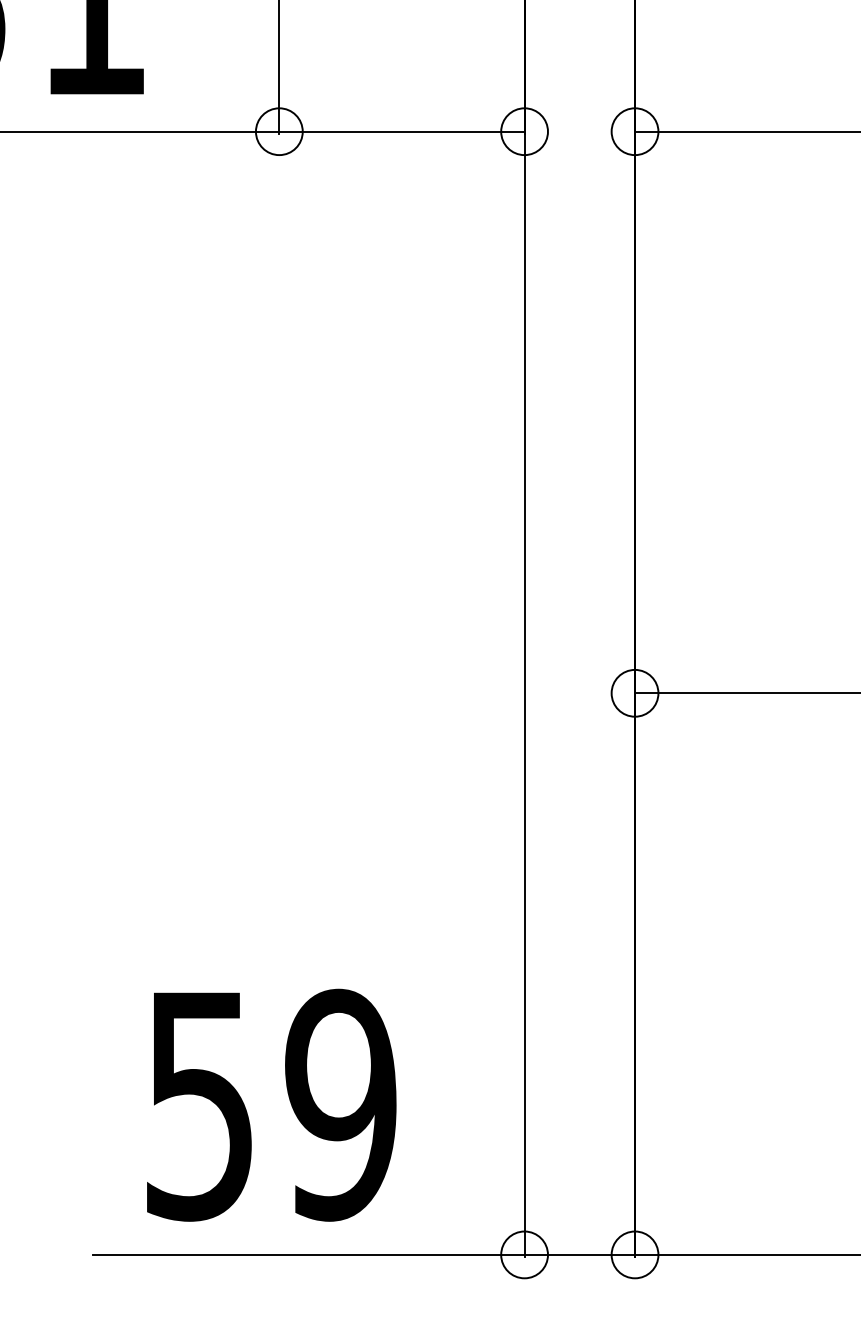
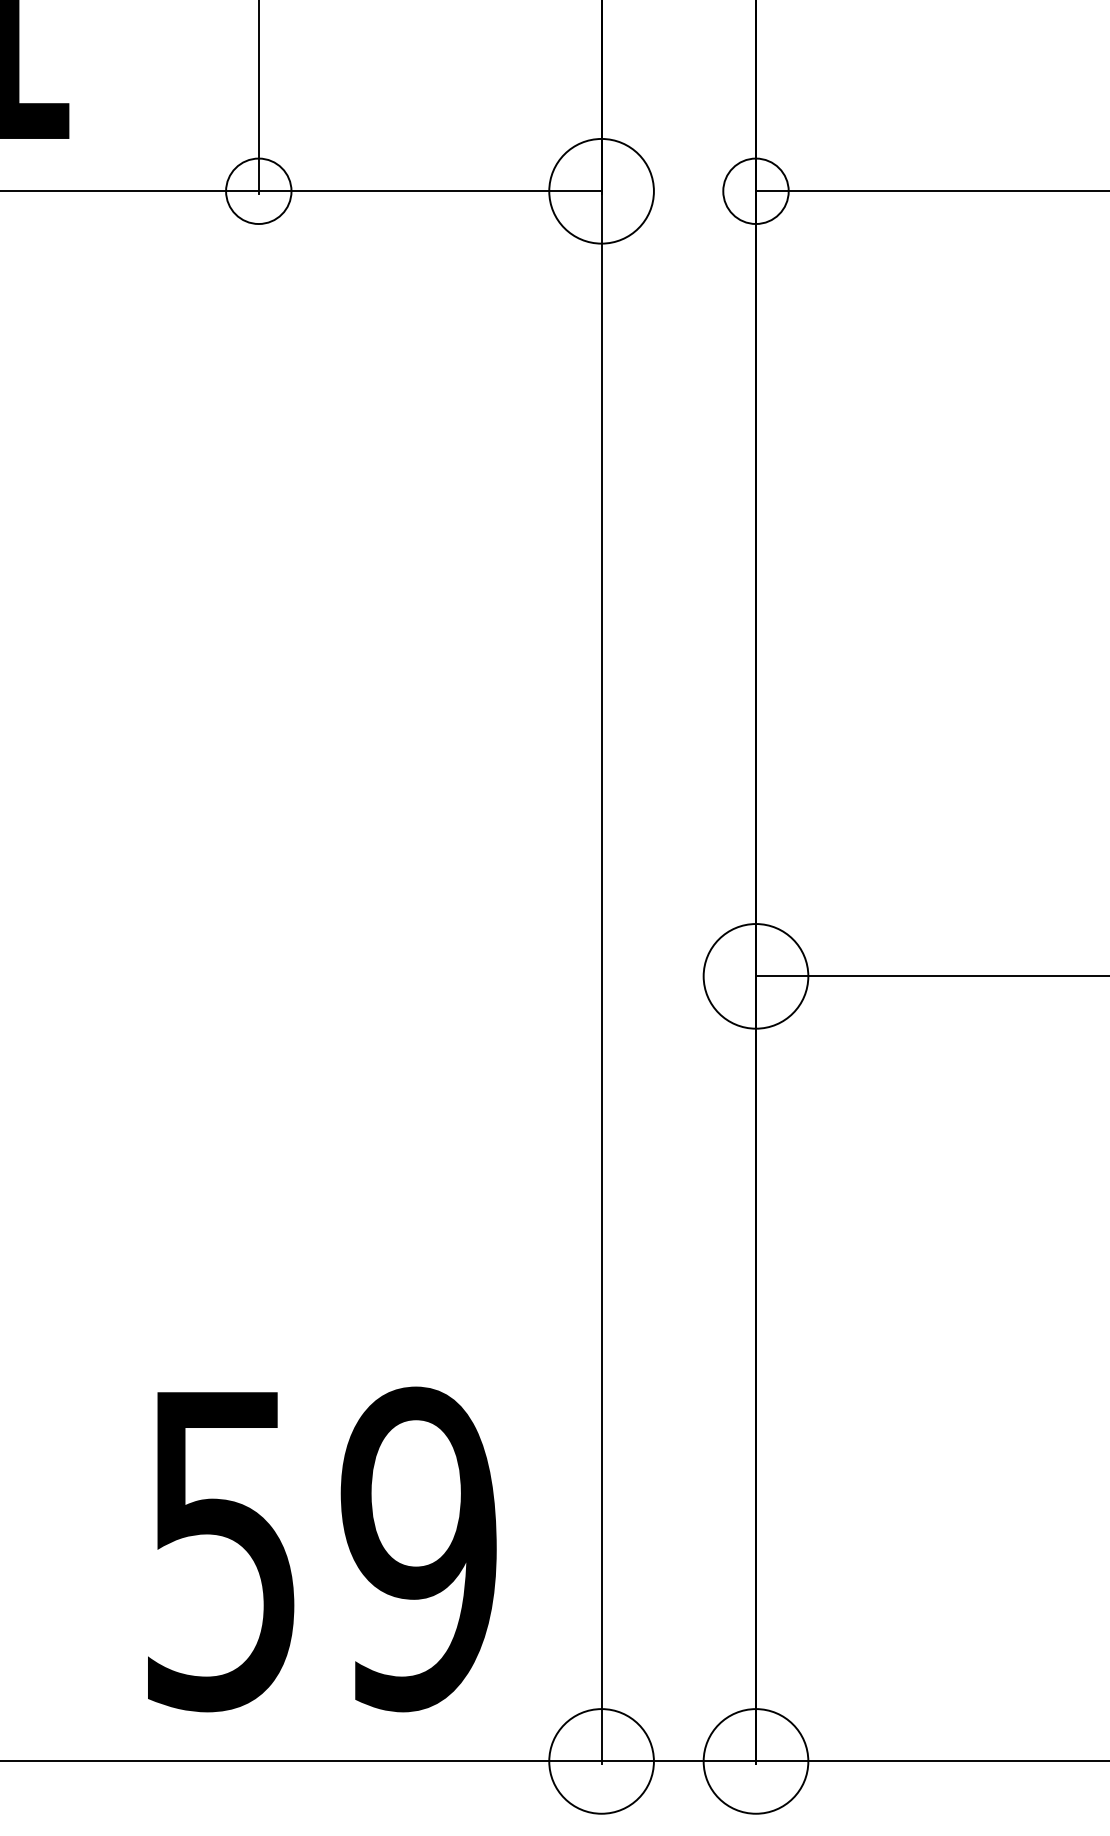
circle: (524, 131) -> (601, 190), size x1.6
circle: (634, 692) -> (755, 975), size x1.6
text: (271, 1104) -> (321, 1548), moved
circle: (524, 1254) -> (601, 1760), size x1.6
circle: (634, 1254) -> (755, 1760), size x1.6

